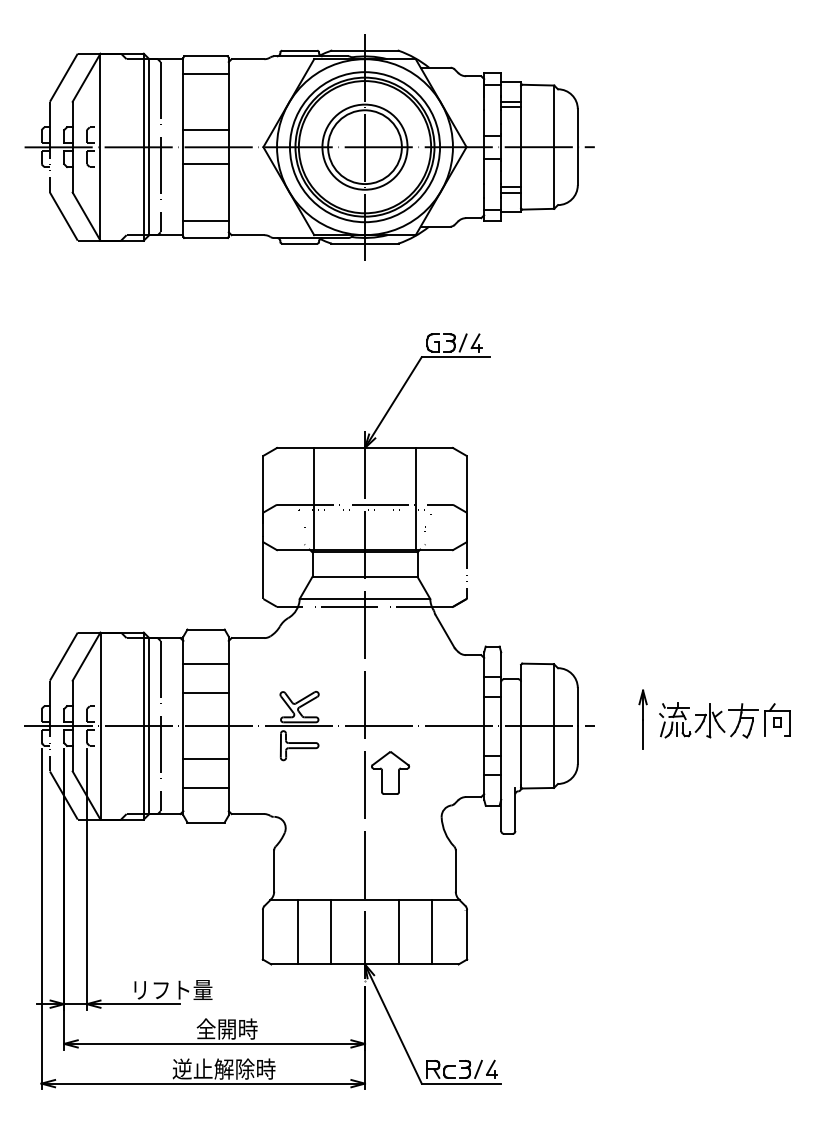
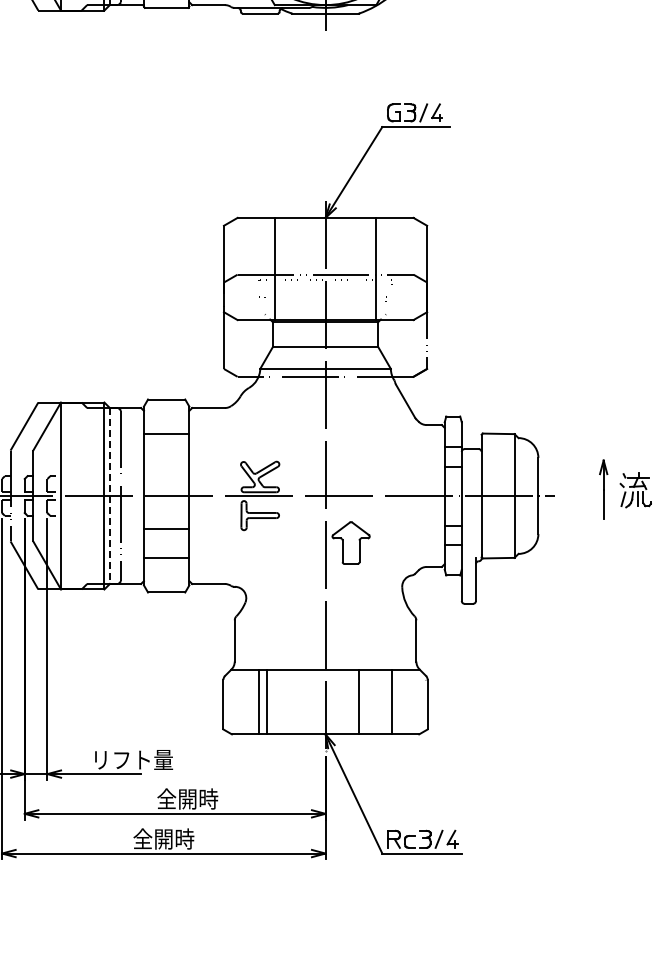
line: (205, 693) -> (166, 463), removed
line: (149, 726) -> (110, 496), solid -> dashed
line: (331, 932) -> (267, 702), moved
text: (223, 1068) -> (184, 838), 逆止解除時 -> 全開時

